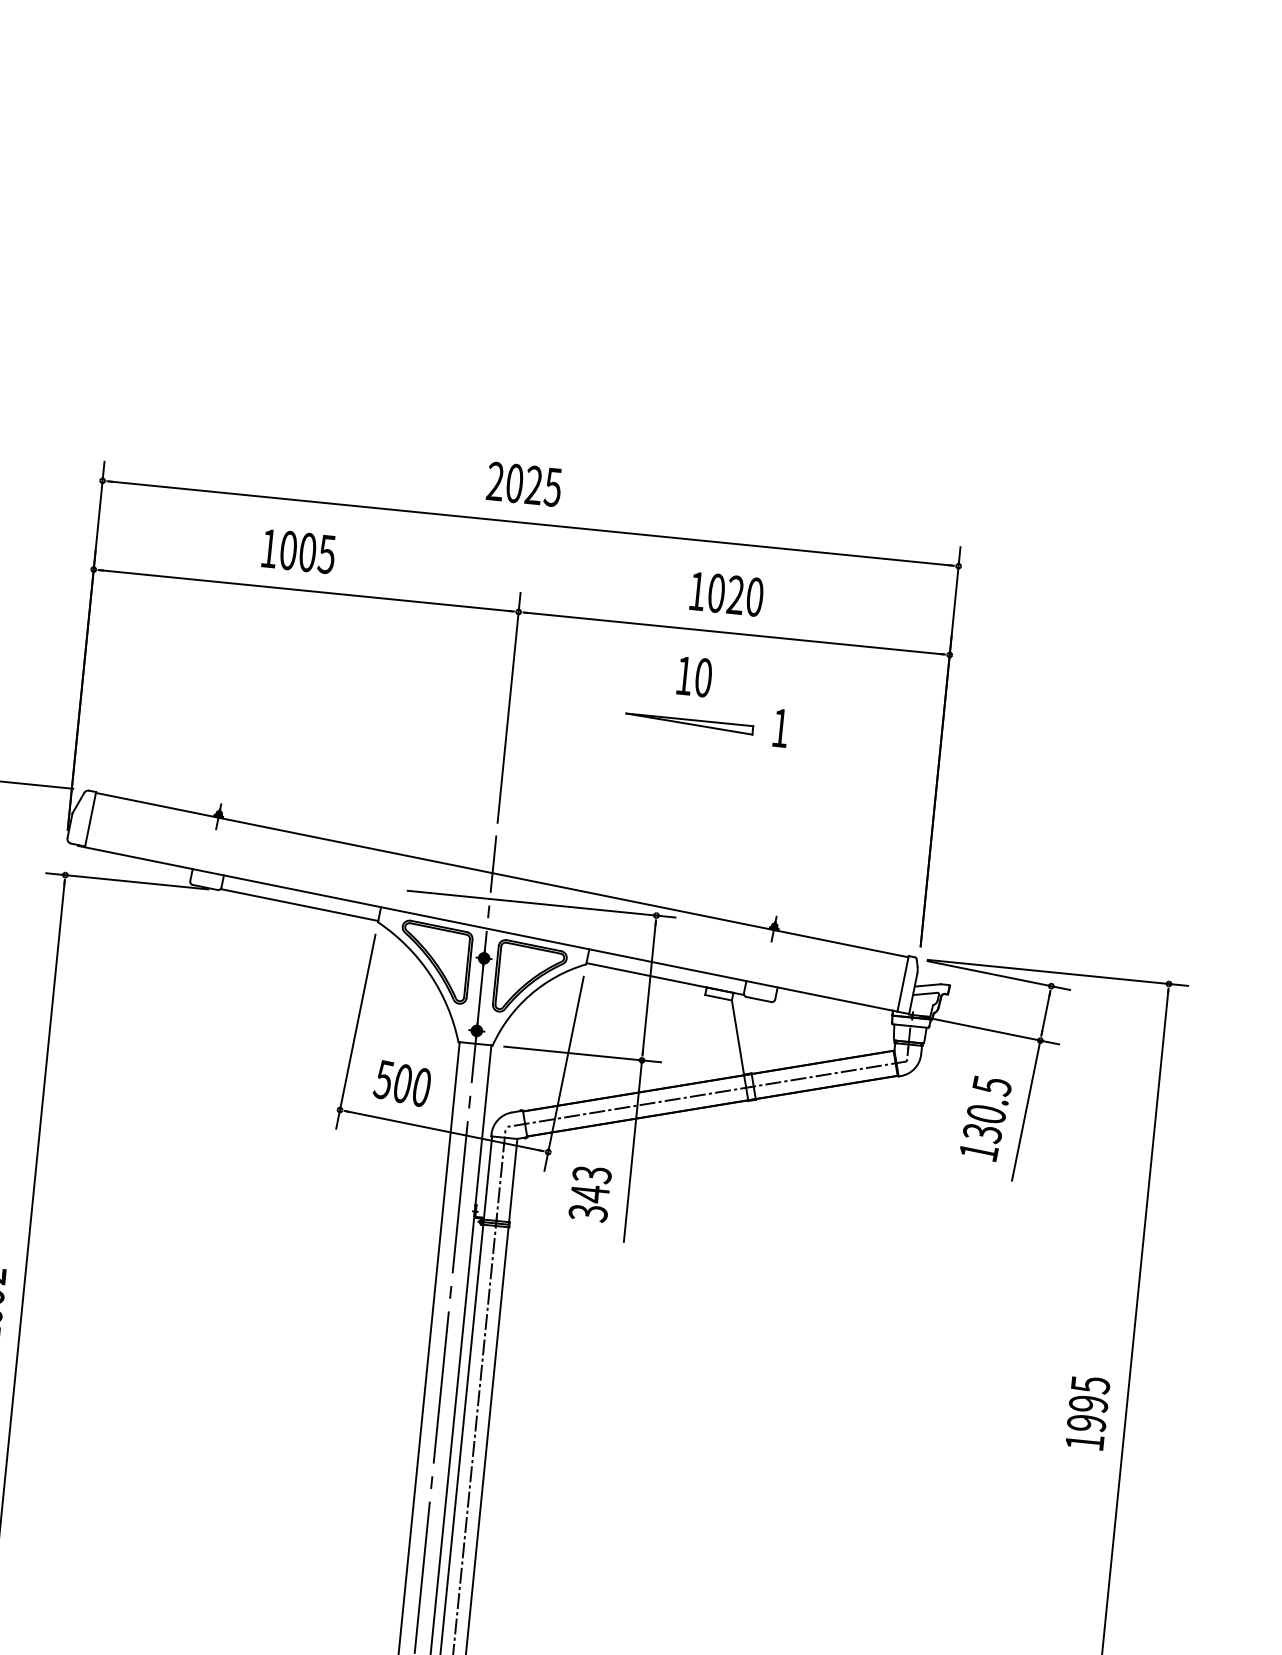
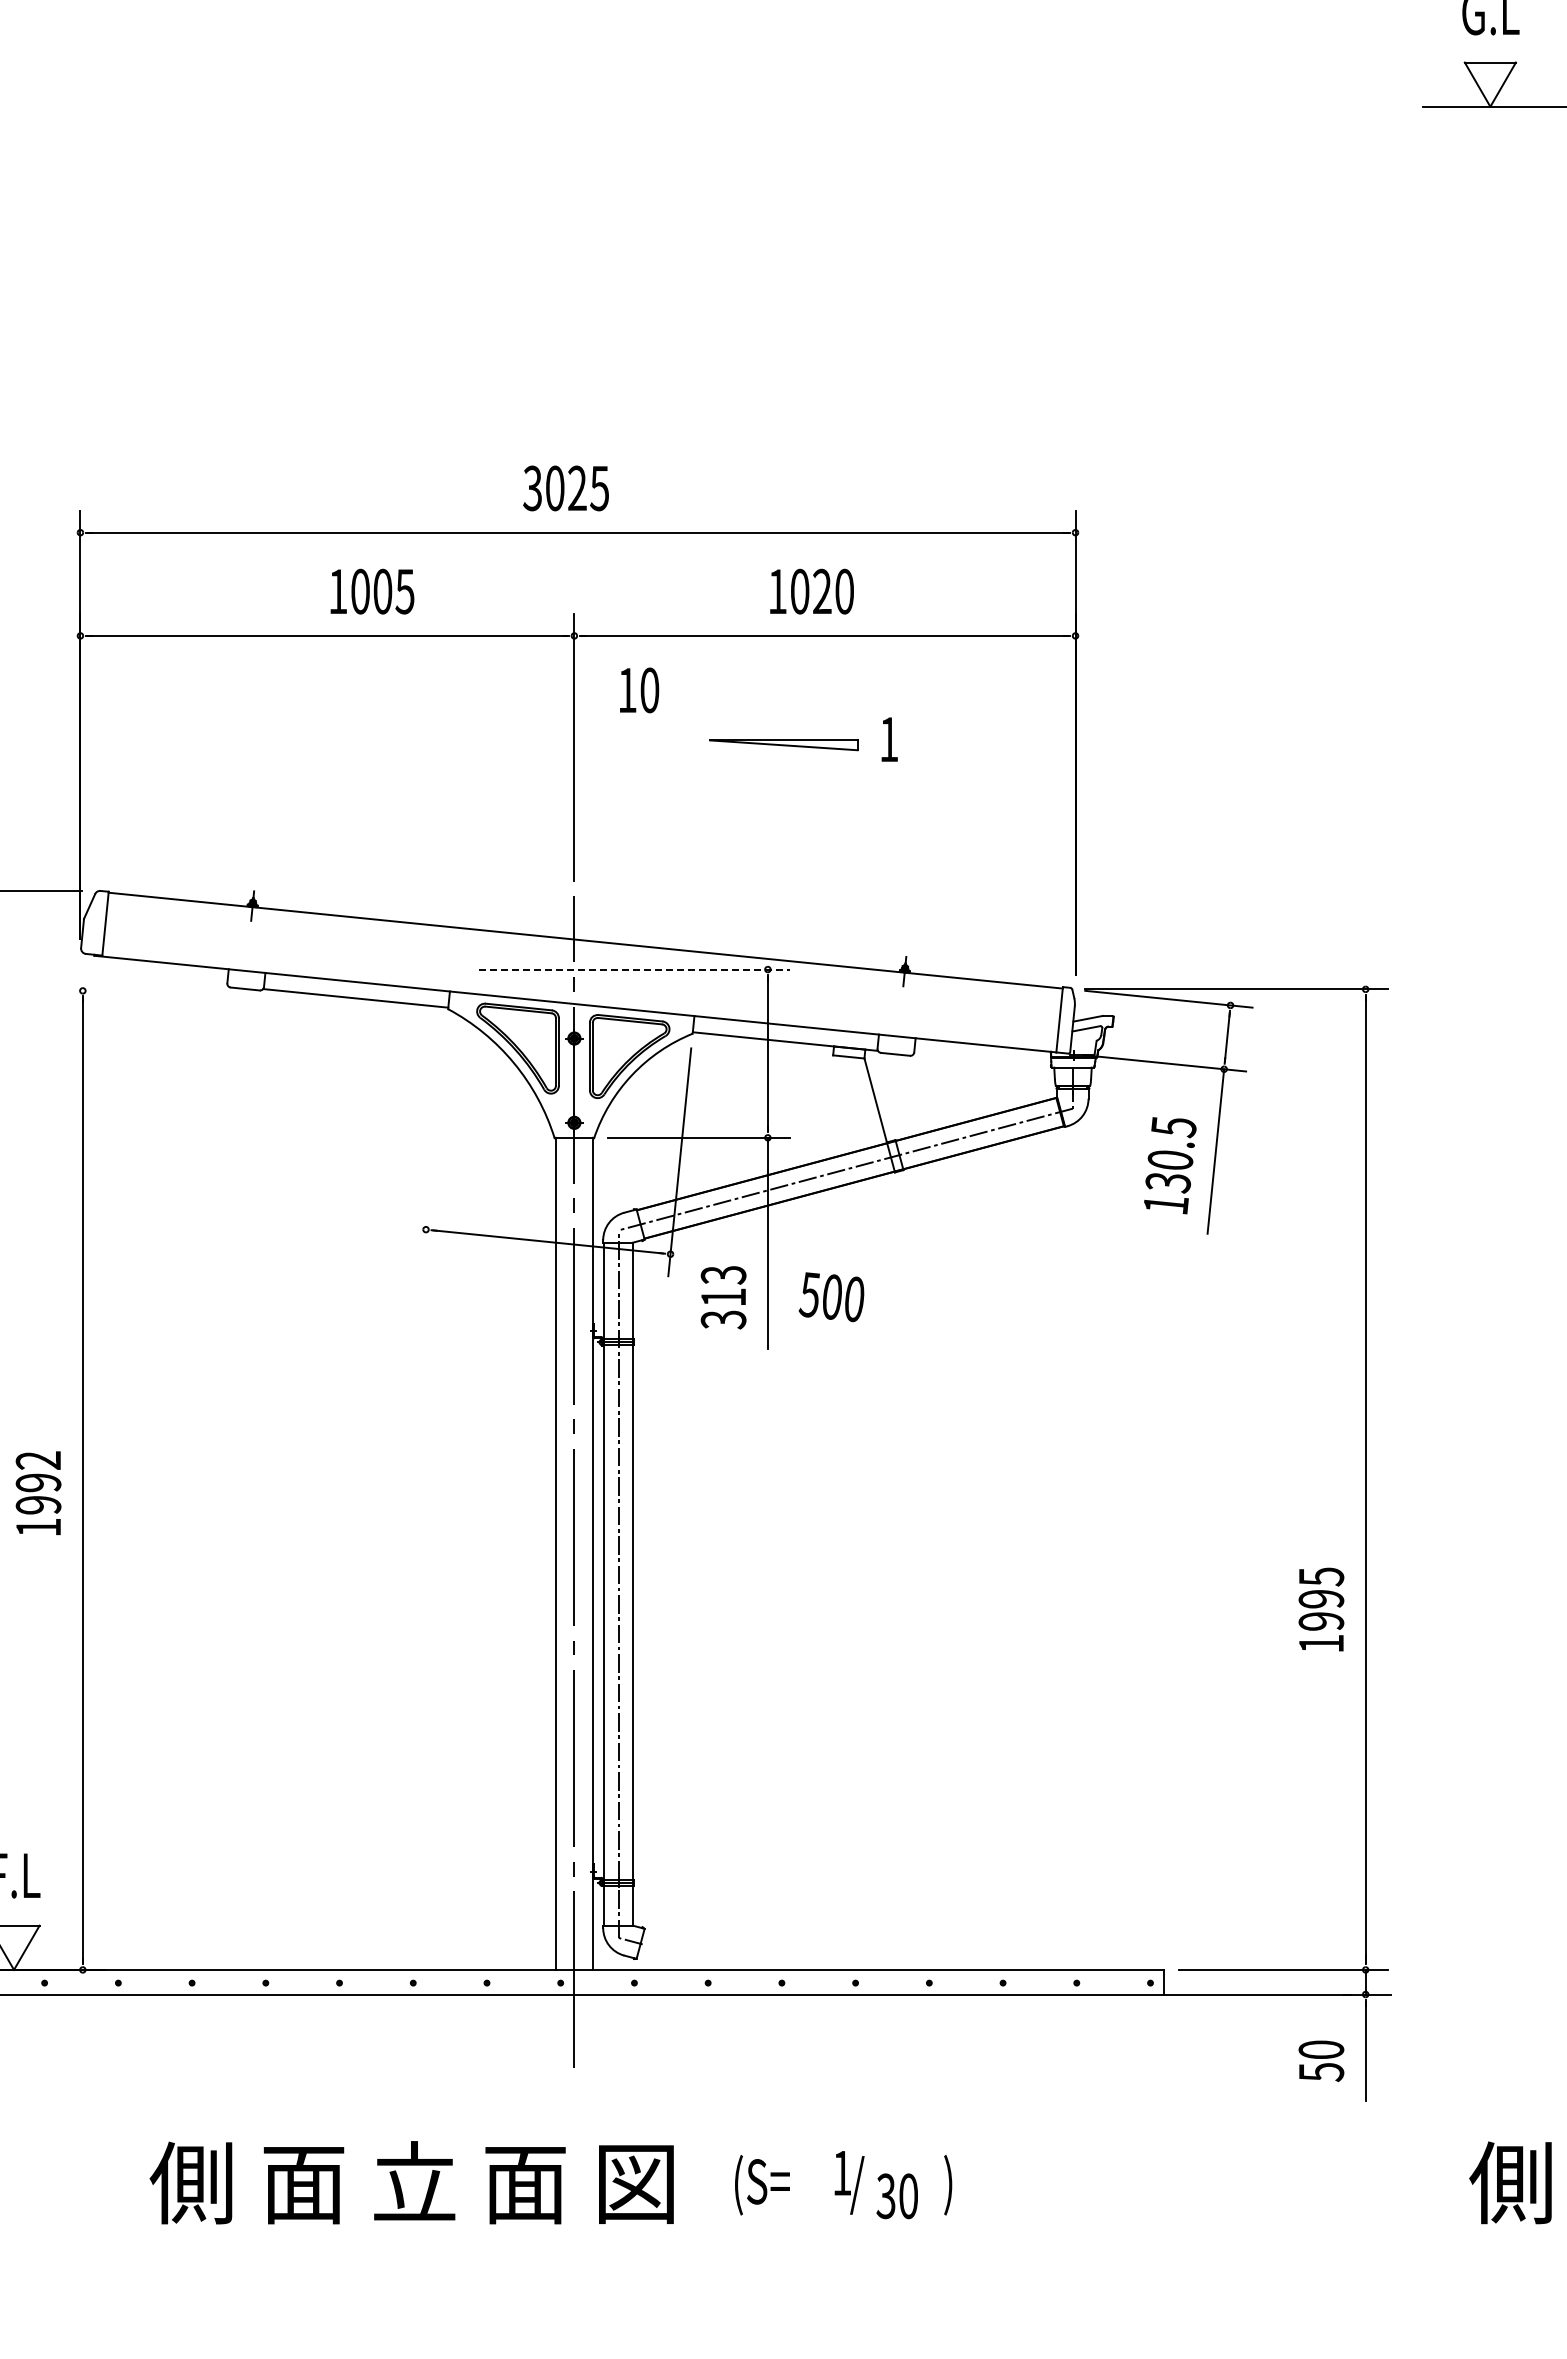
text: (495, 481) -> (532, 488), 2025 -> 3025
text: (298, 551) -> (372, 591), moved
text: (694, 676) -> (639, 690), moved
line: (127, 880) -> (154, 990), removed
line: (541, 904) -> (634, 969), solid -> dashed
line: (355, 1031) -> (434, 1137), removed
text: (402, 1083) -> (831, 1297), moved
text: (590, 1193) -> (723, 1297), 343 -> 313
text: (1087, 1412) -> (1321, 1609), moved

